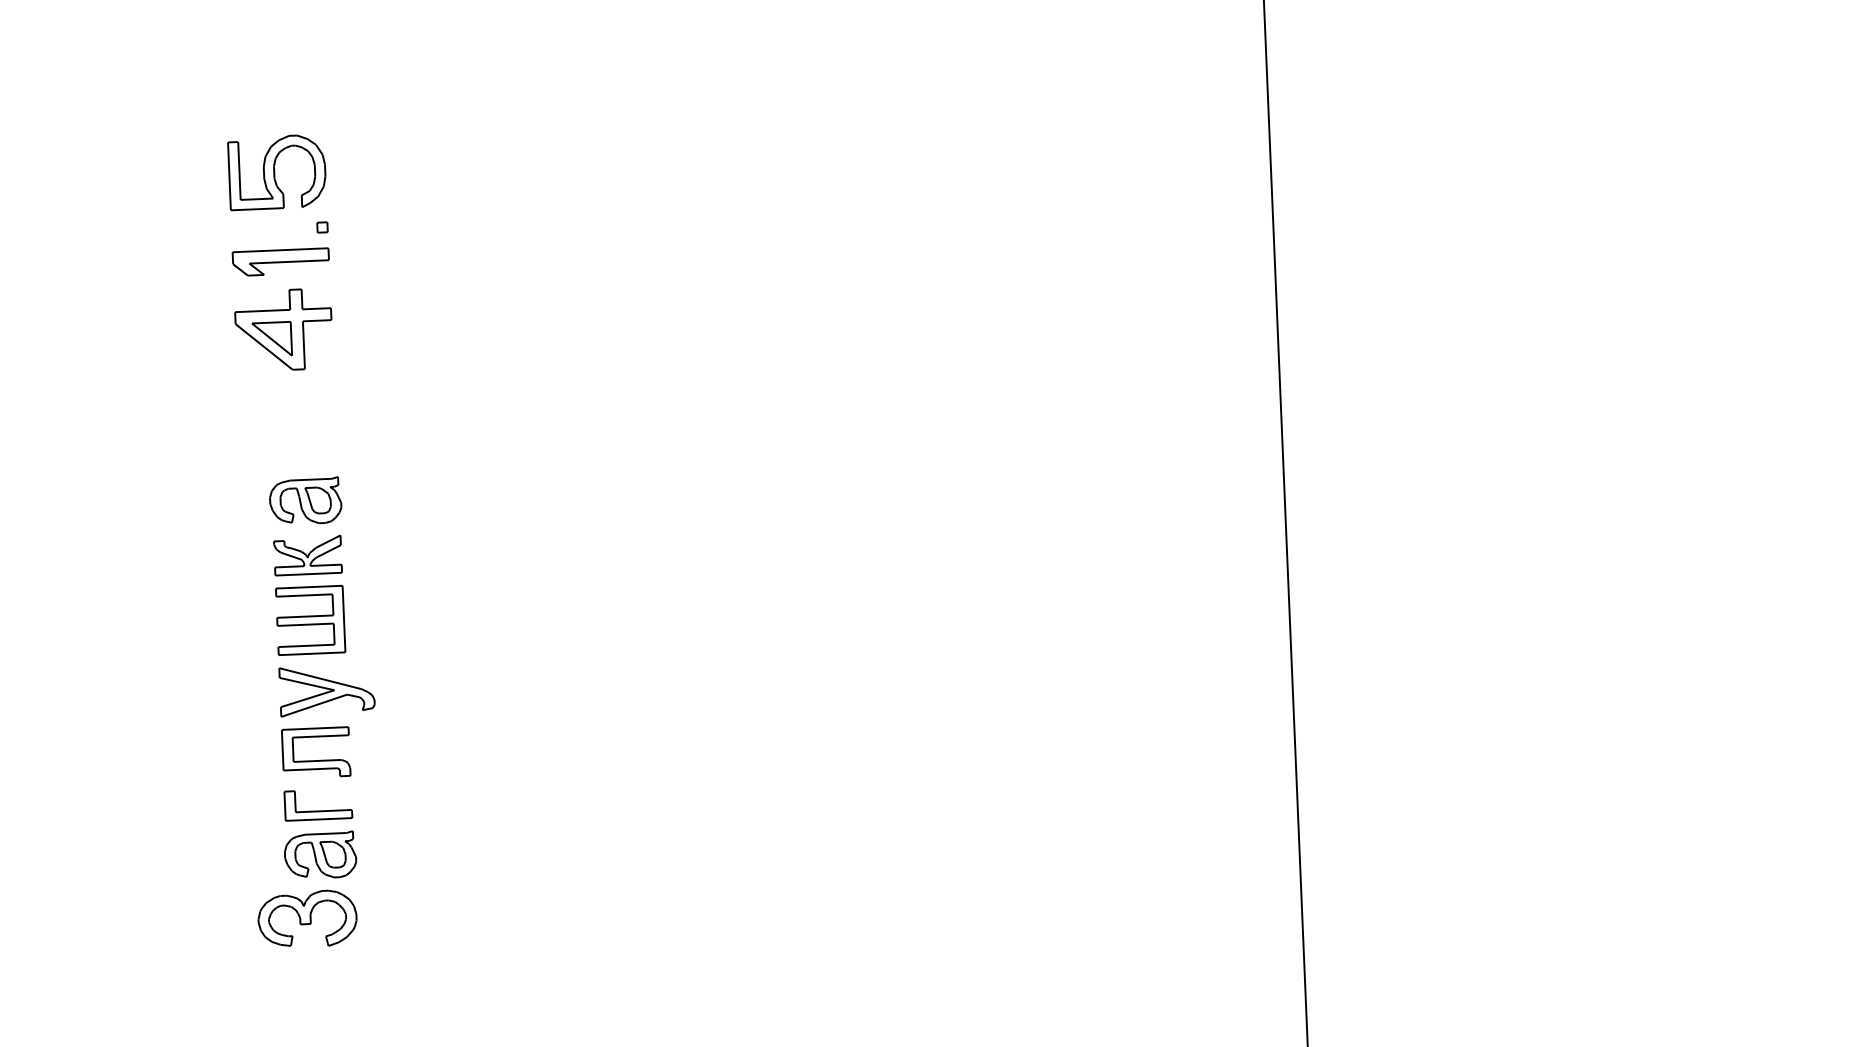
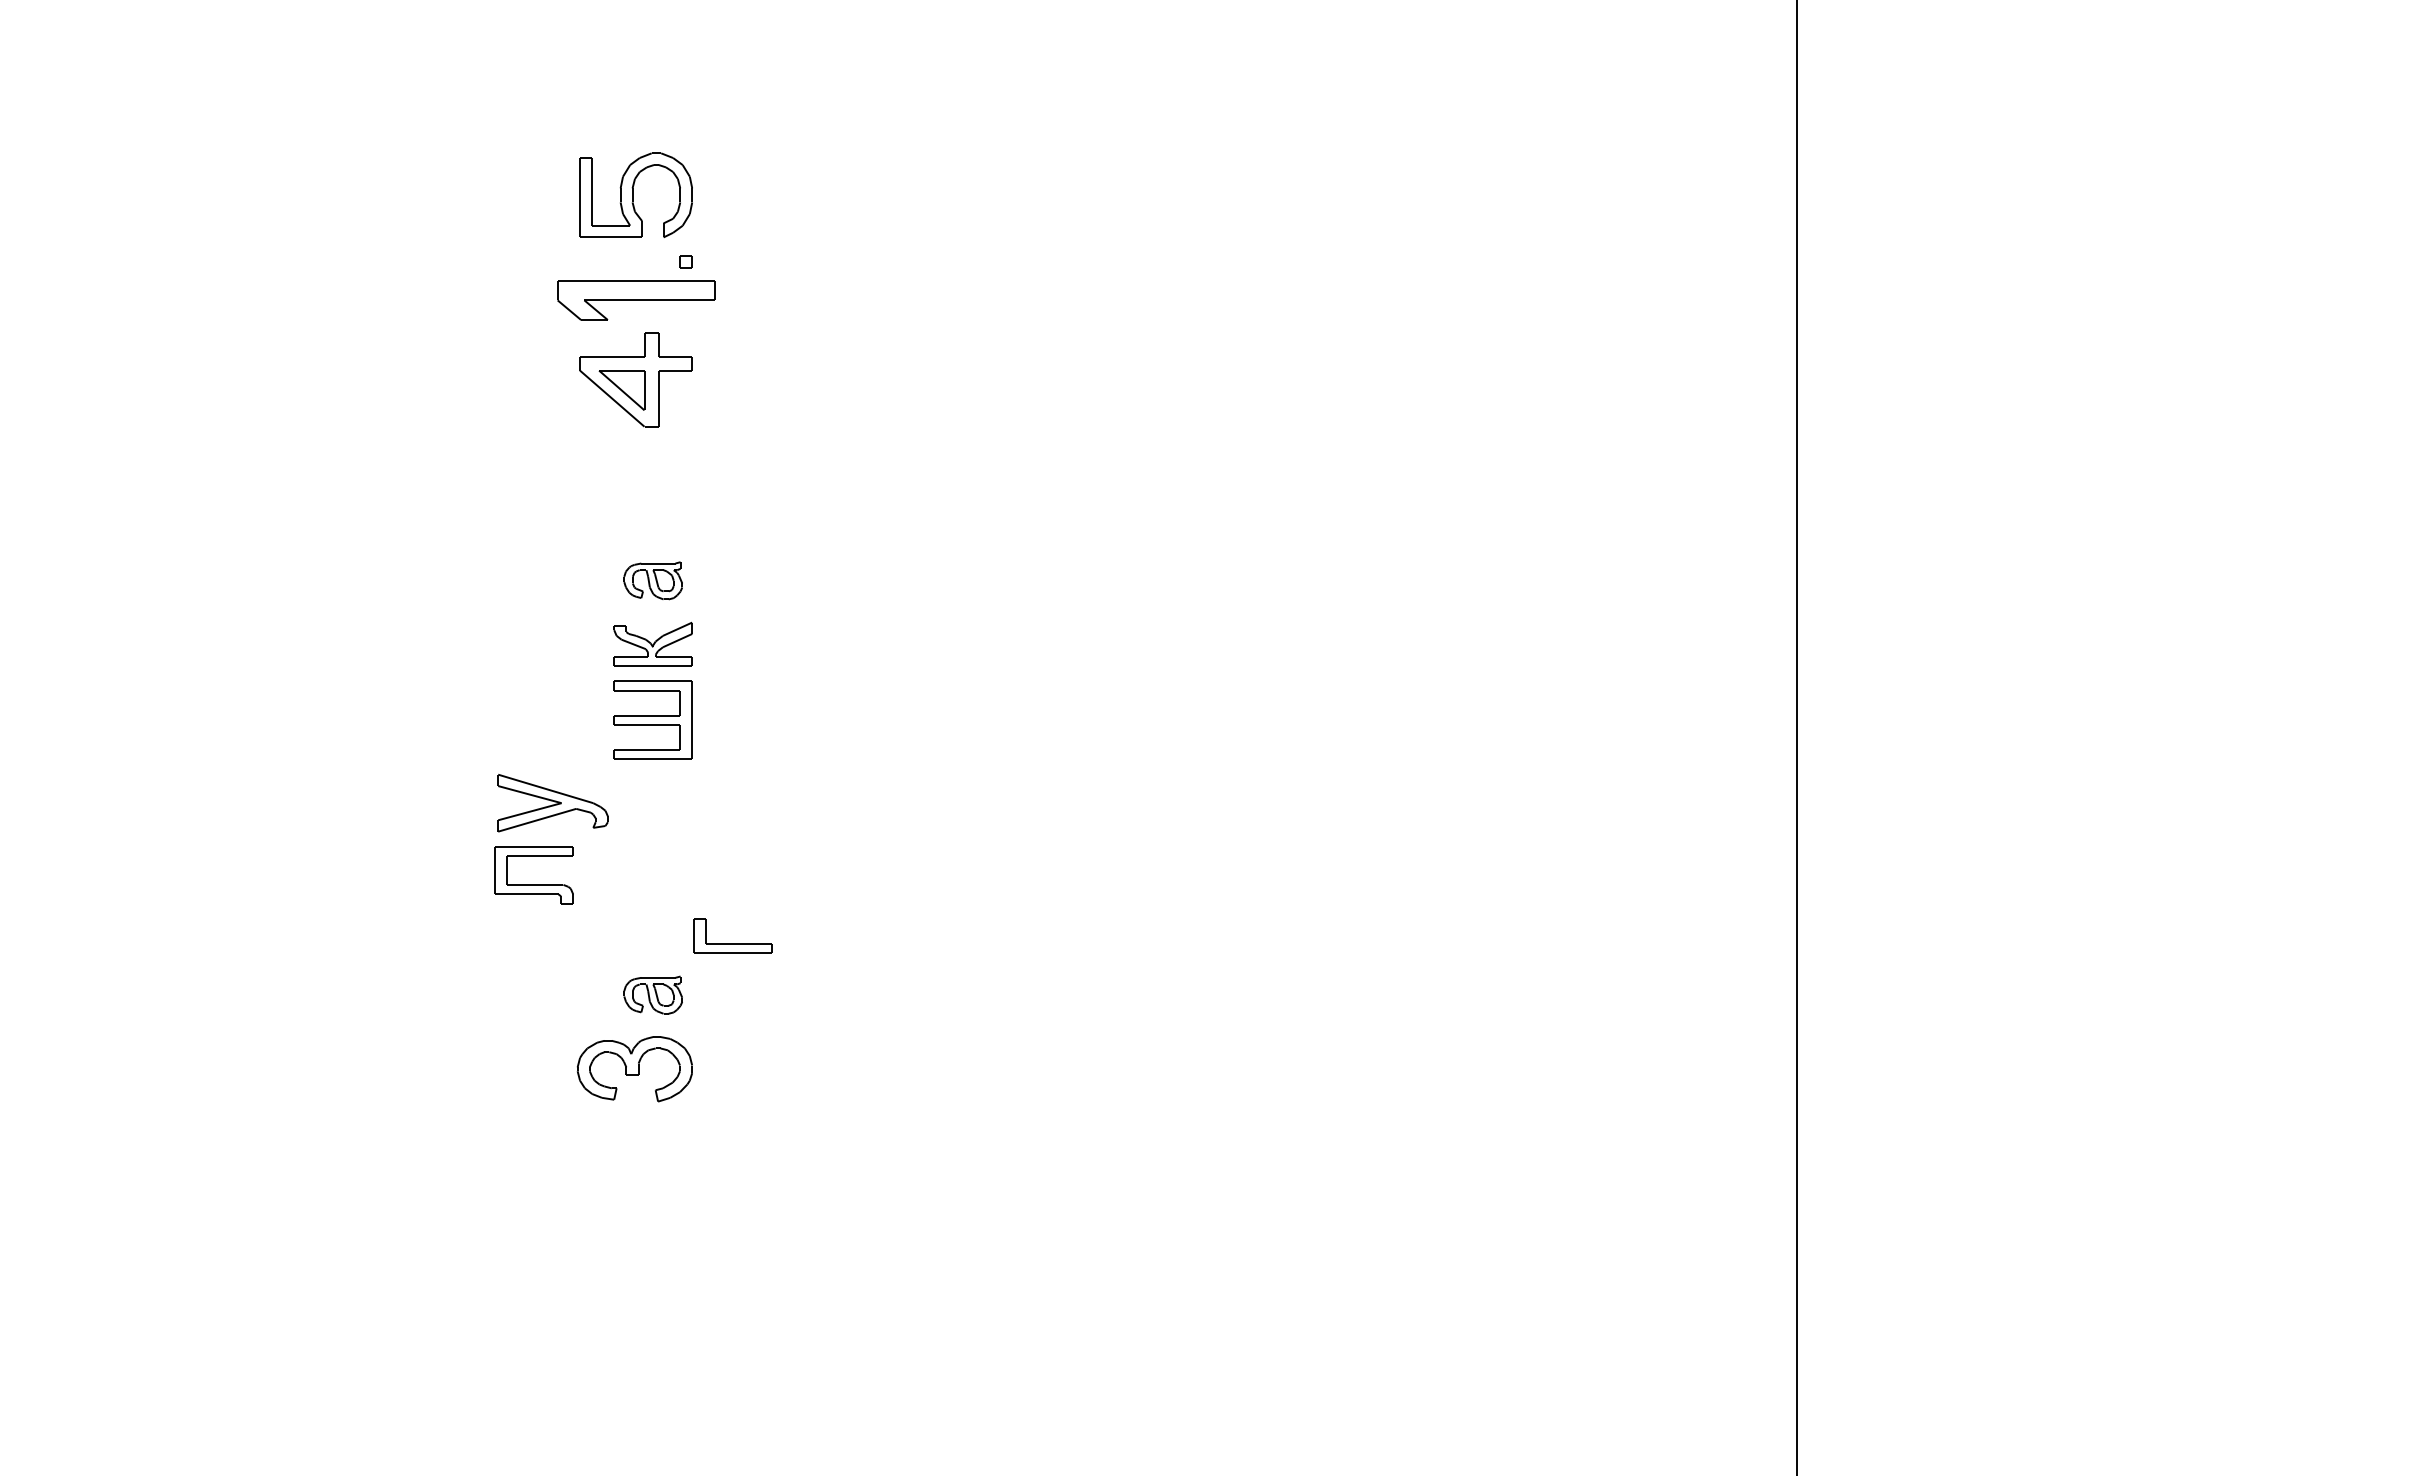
part: (280, 262) -> (635, 300), size x1.4
part: (305, 500) -> (653, 580), size x0.7
part: (326, 690) -> (552, 803), moved
part: (315, 760) -> (533, 884), moved
part: (318, 811) -> (732, 943), moved
part: (320, 854) -> (653, 994), size x0.7

